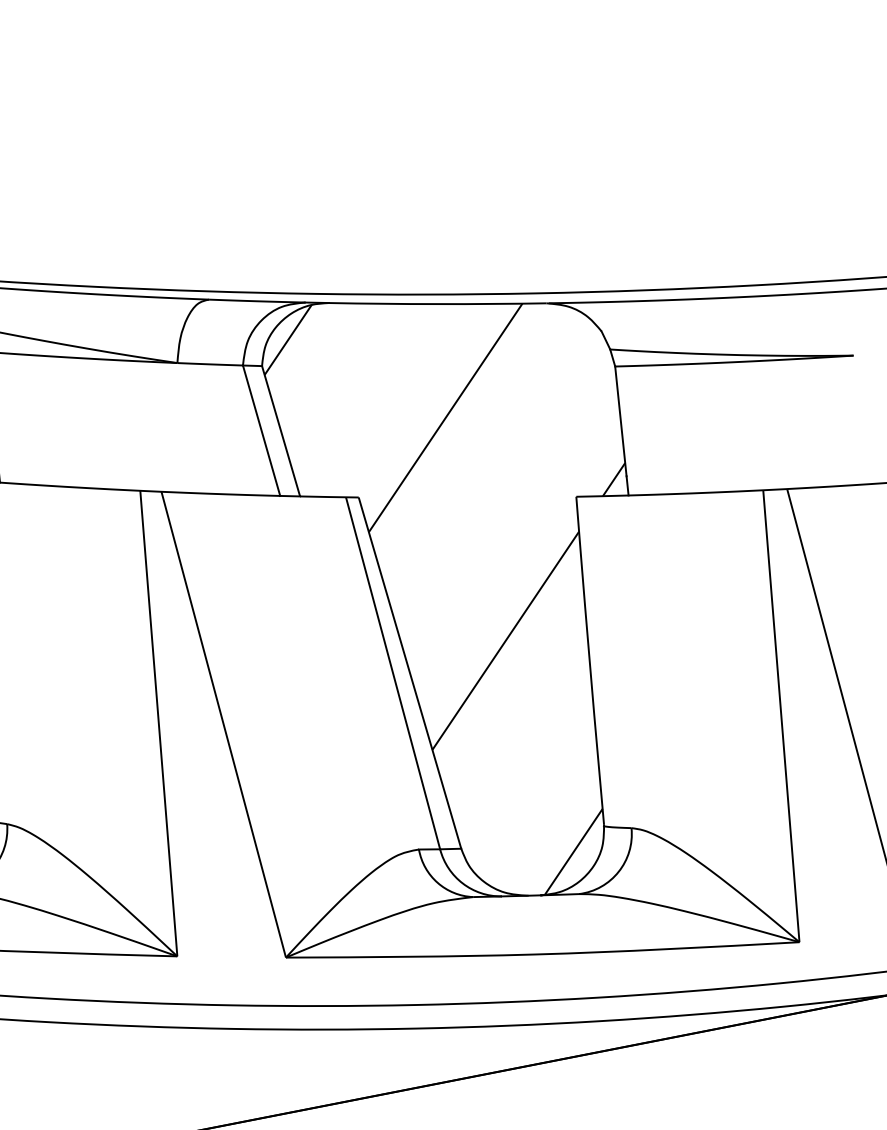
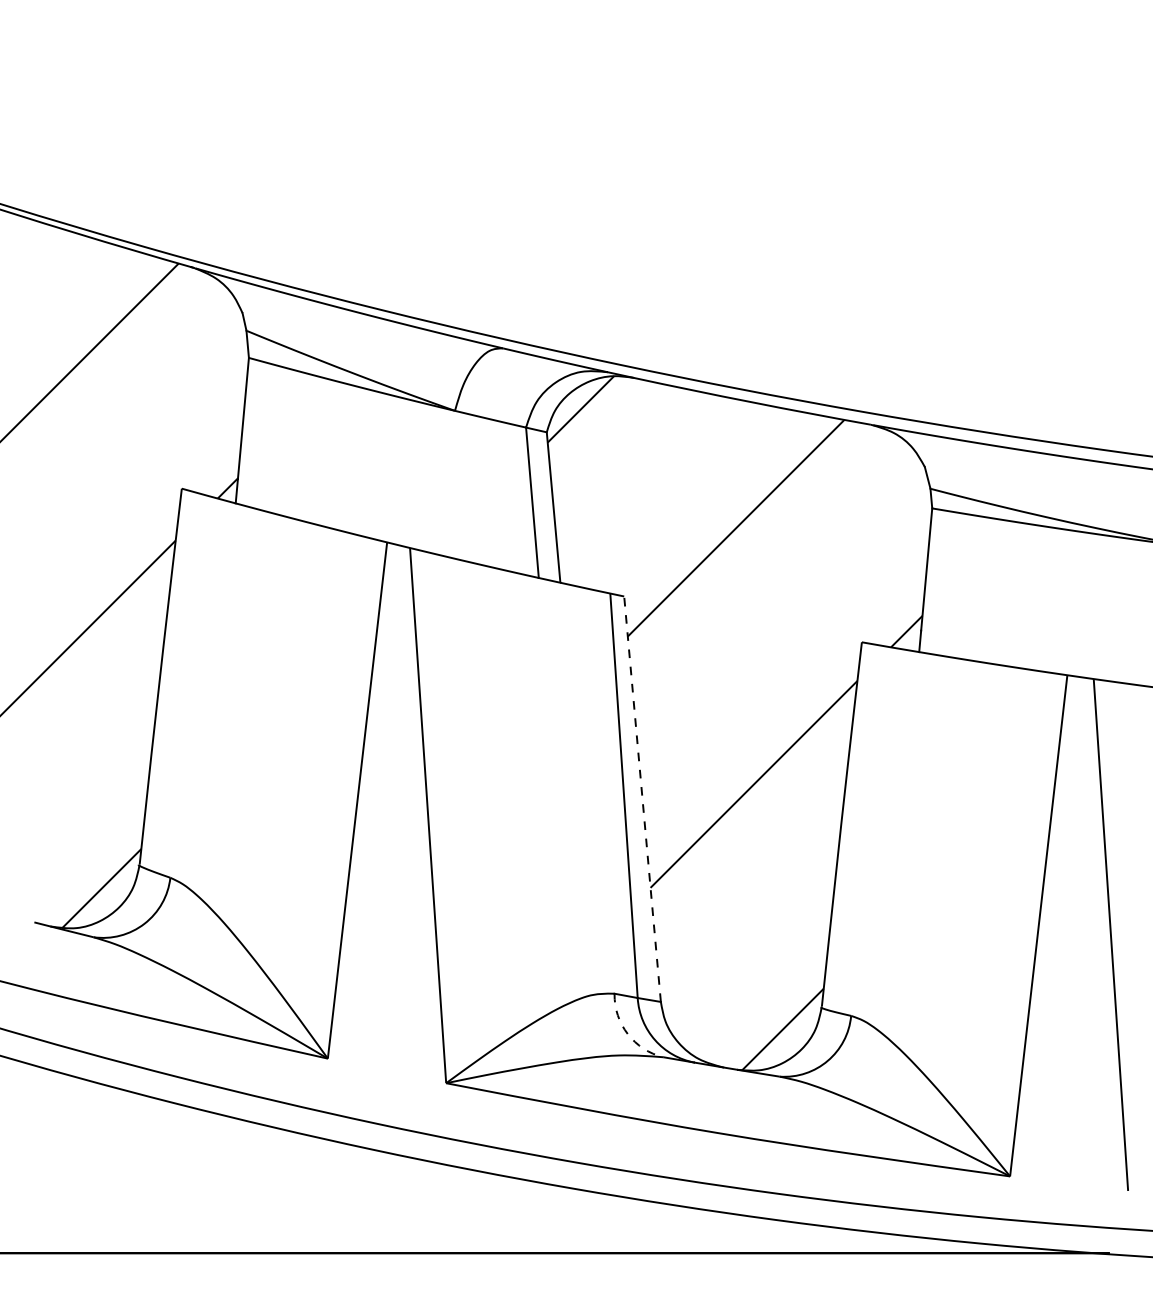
line: (410, 673) -> (642, 799), solid -> dashed
arc: (437, 883) -> (627, 1034), solid -> dashed

